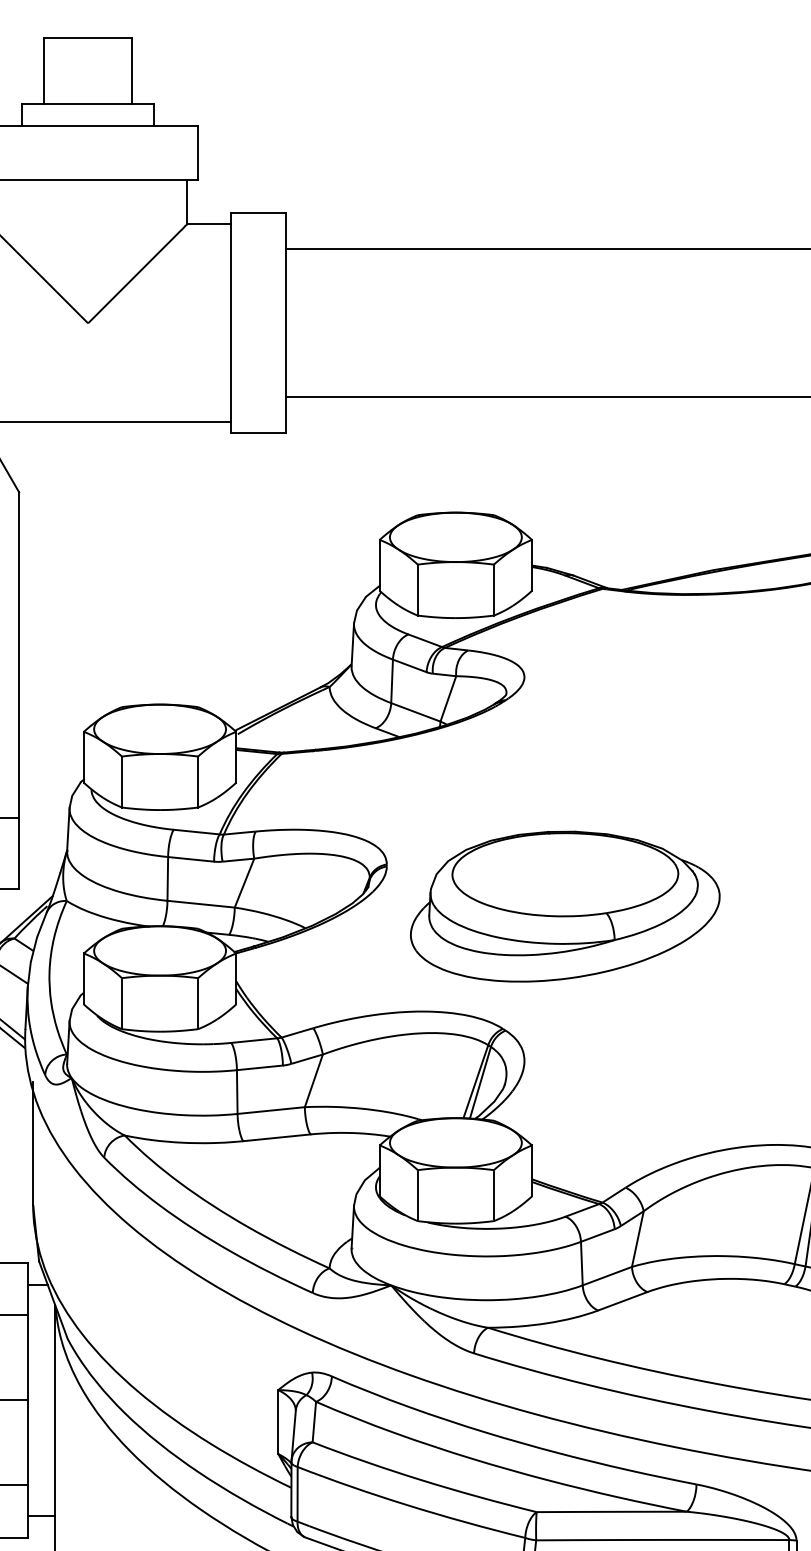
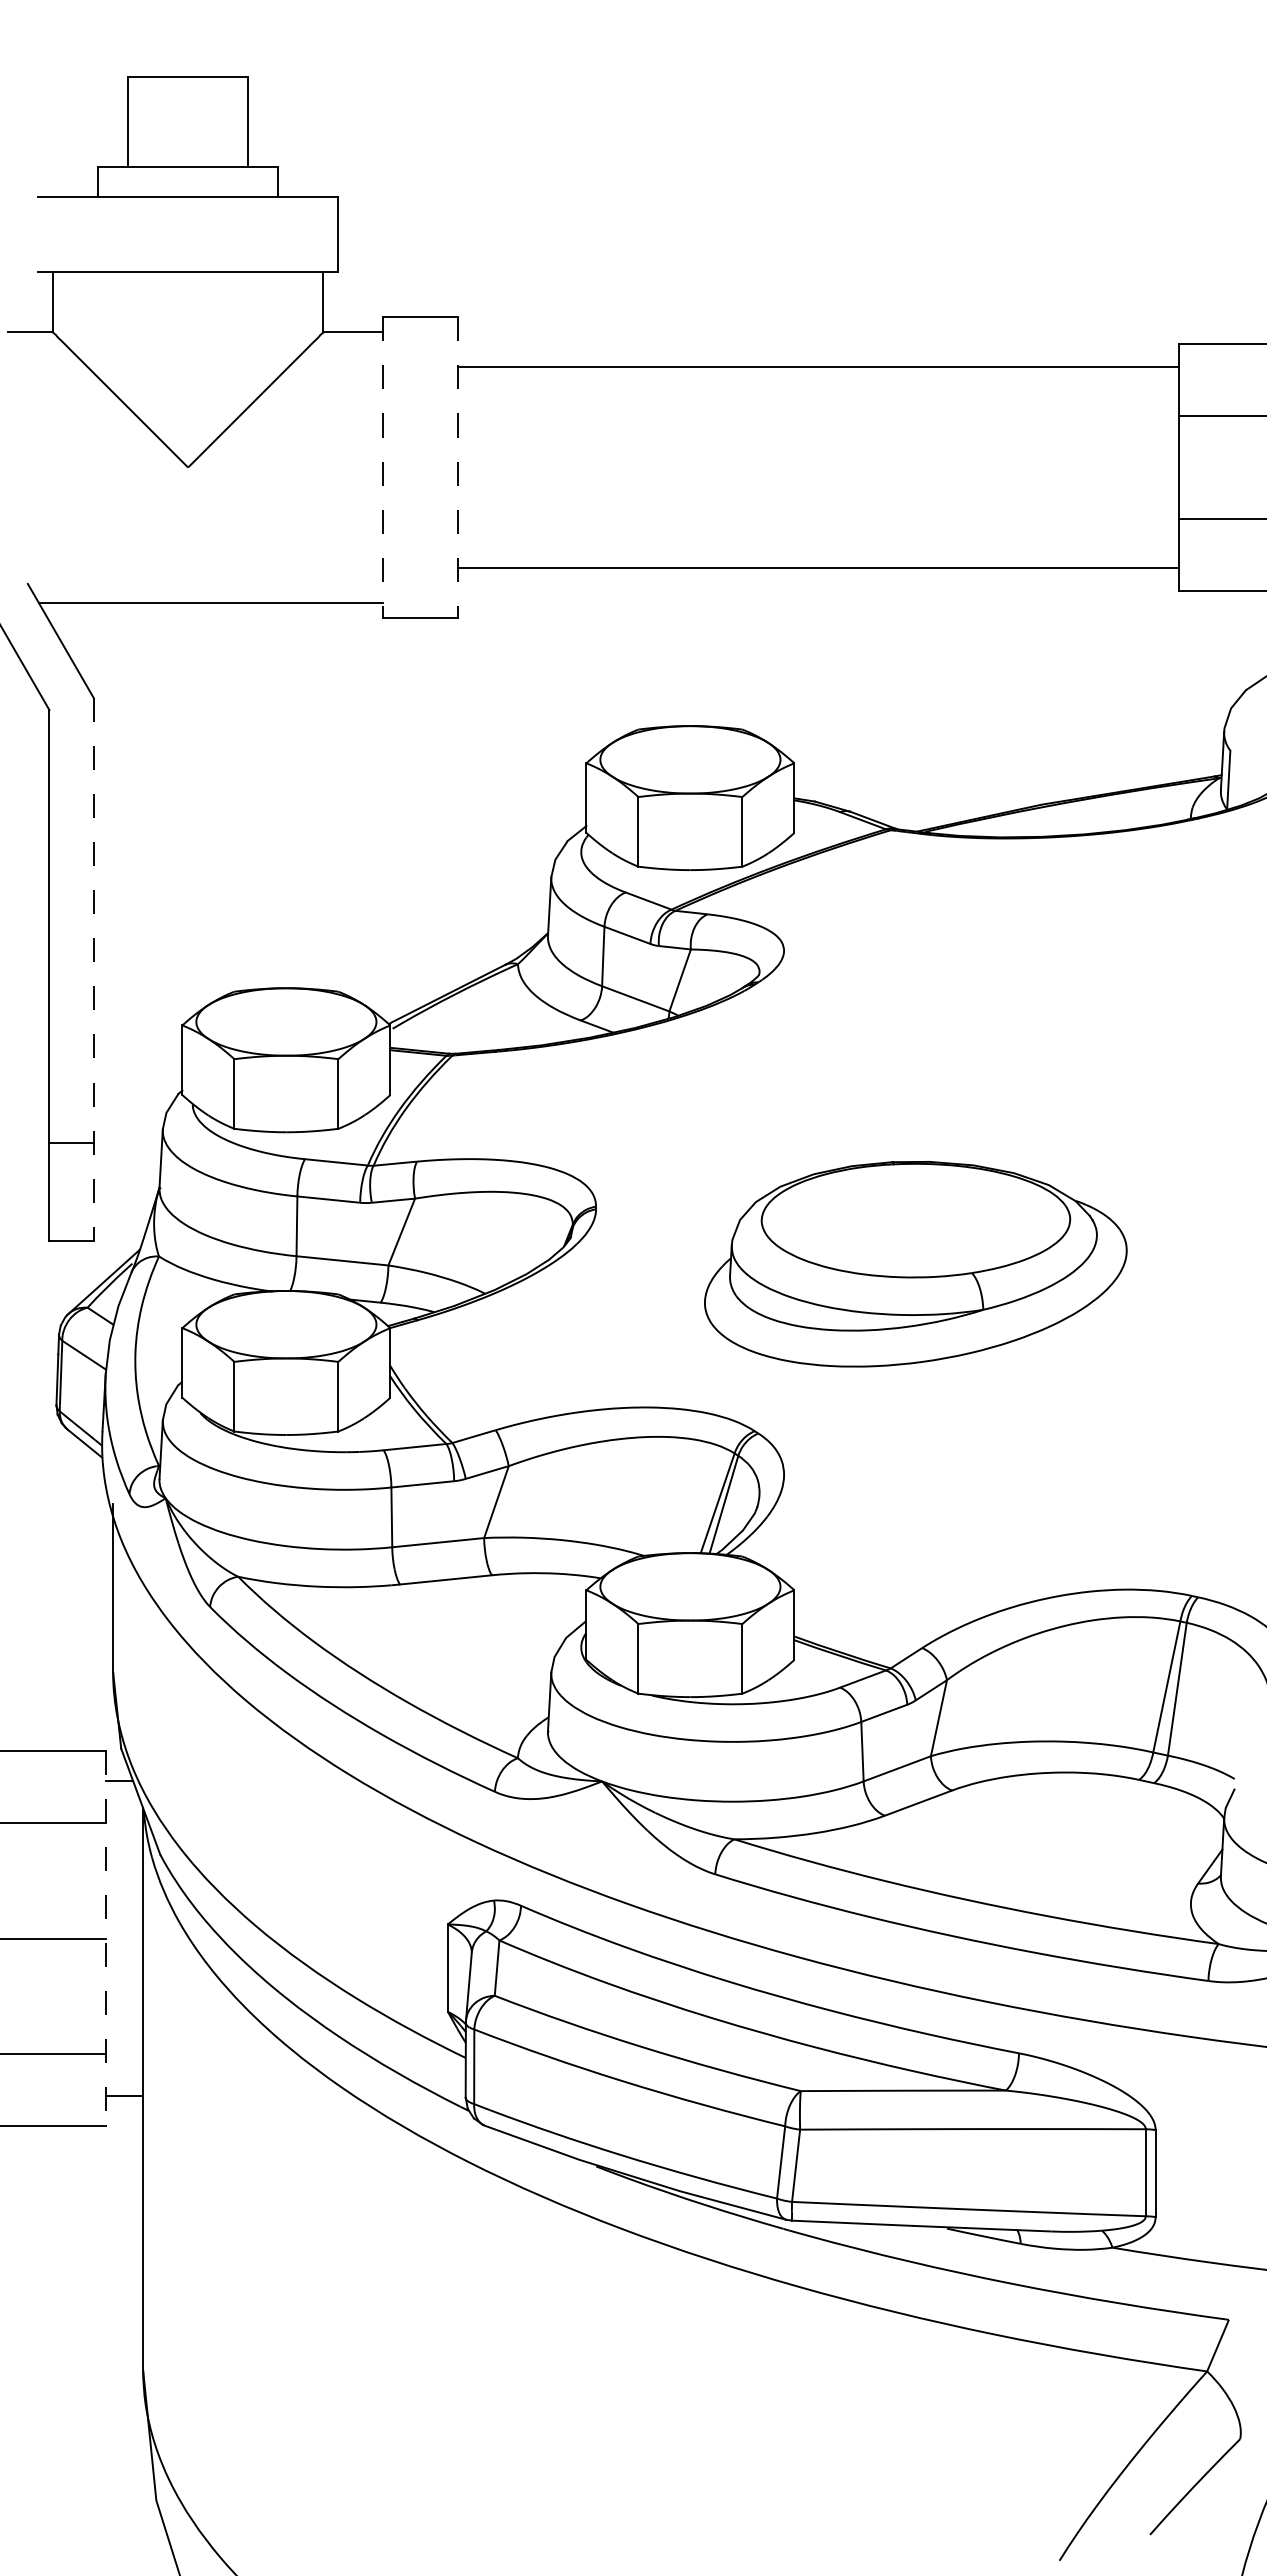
line: (231, 324) -> (383, 468), solid -> dashed
line: (286, 324) -> (458, 468), solid -> dashed
line: (18, 690) -> (93, 969), solid -> dashed
part: (565, 906) -> (915, 1264), moved
line: (27, 1400) -> (105, 1938), solid -> dashed

